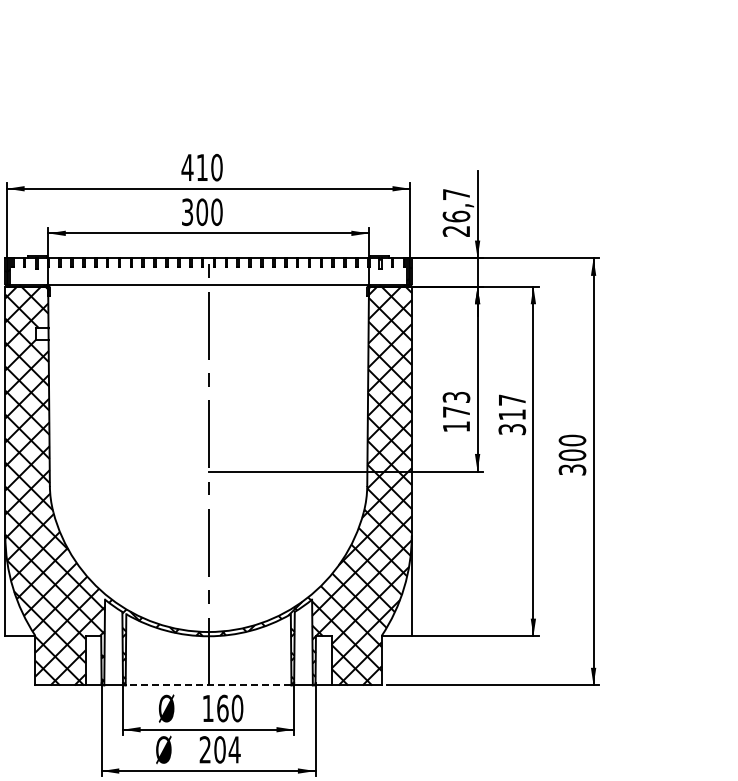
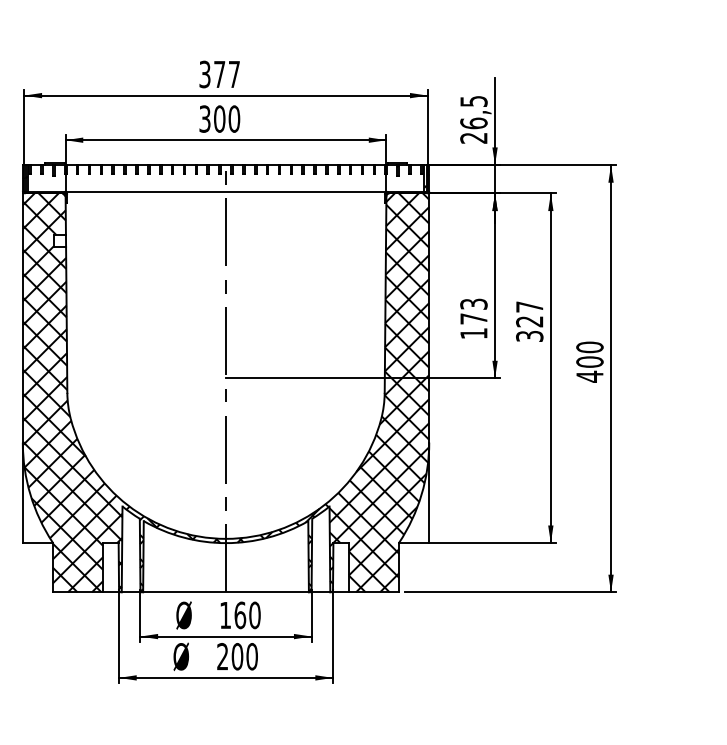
text: (201, 167) -> (218, 74), 410 -> 377
text: (456, 194) -> (473, 101), 26,7 -> 26,5
text: (511, 414) -> (528, 321), 317 -> 327
text: (572, 469) -> (589, 376), 300 -> 400
line: (208, 685) -> (225, 592), dashed -> solid
text: (234, 749) -> (251, 656), 204 -> 200

